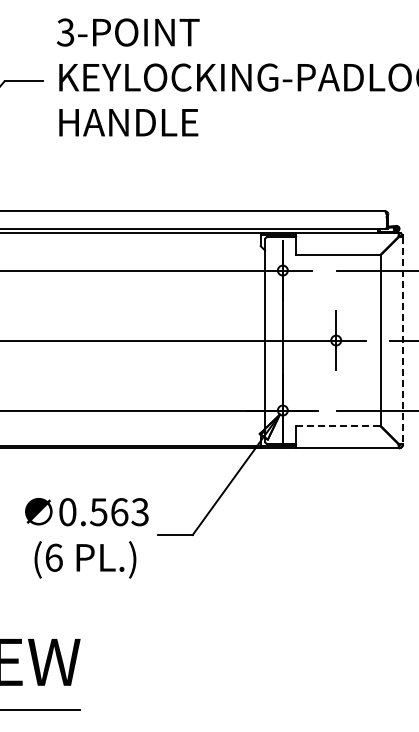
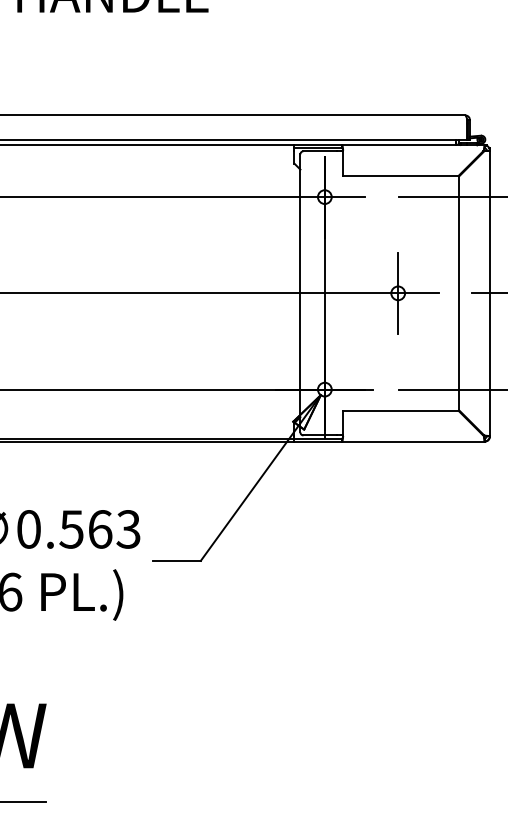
line: (402, 340) -> (489, 293), dashed -> solid
line: (338, 426) -> (401, 411), dashed -> solid

